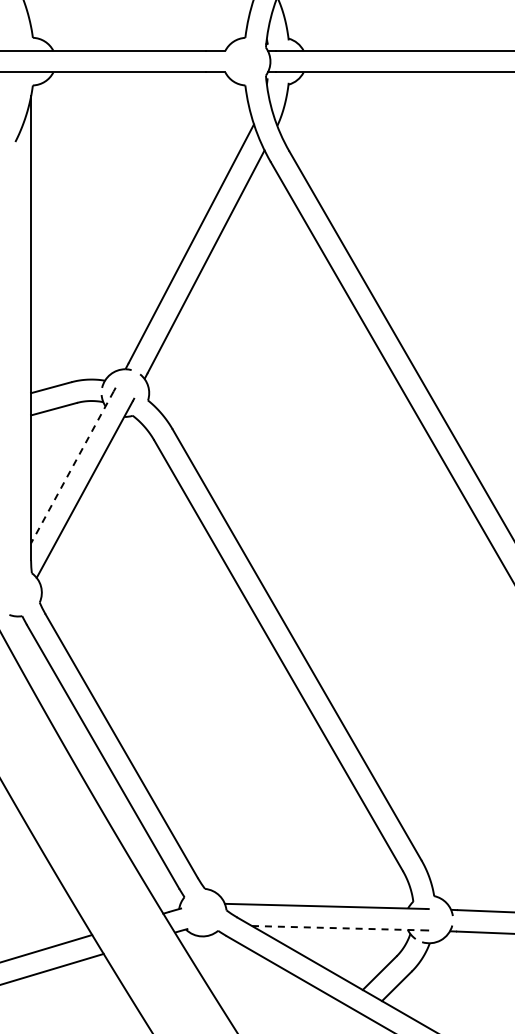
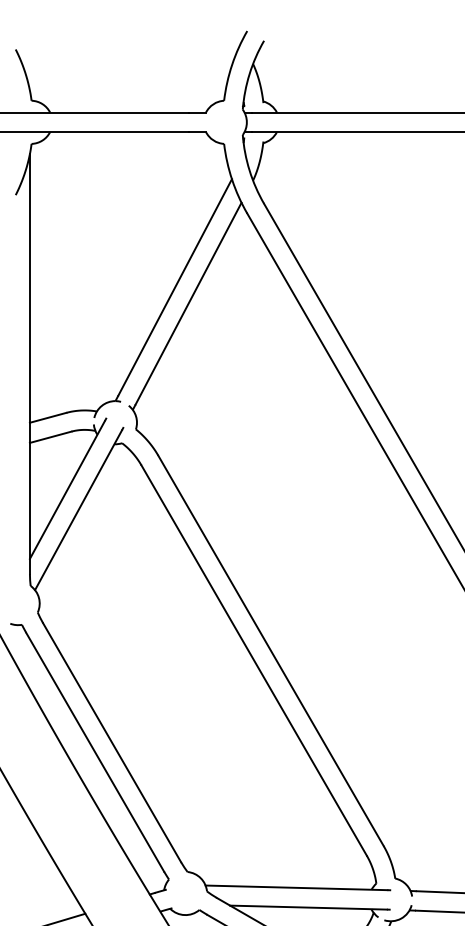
line: (72, 467) -> (67, 490), dashed -> solid
line: (338, 928) -> (308, 907), dashed -> solid

